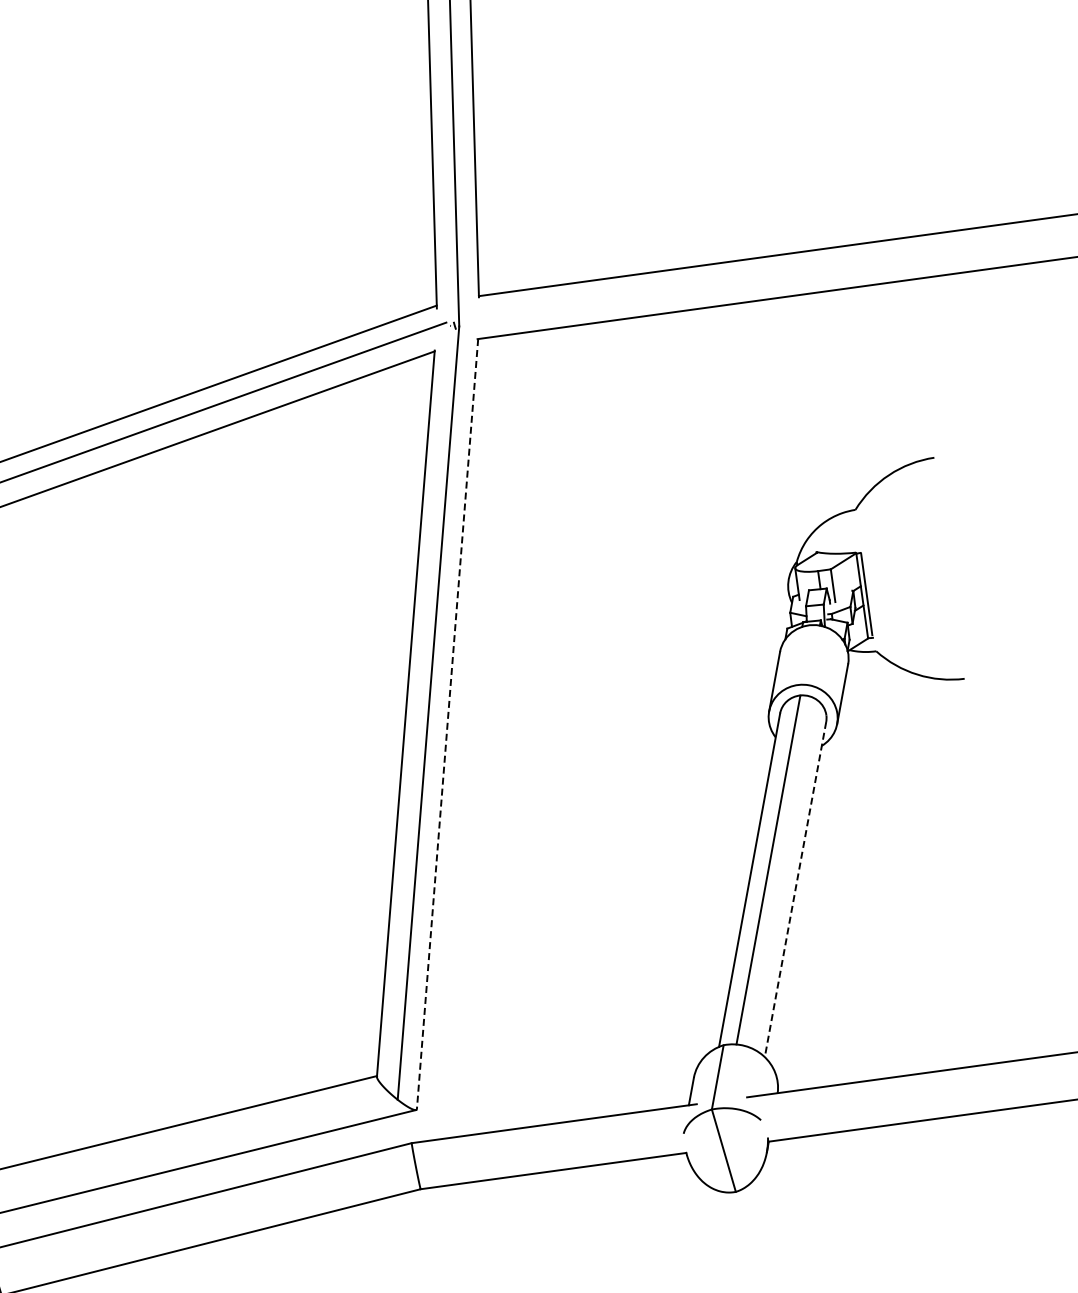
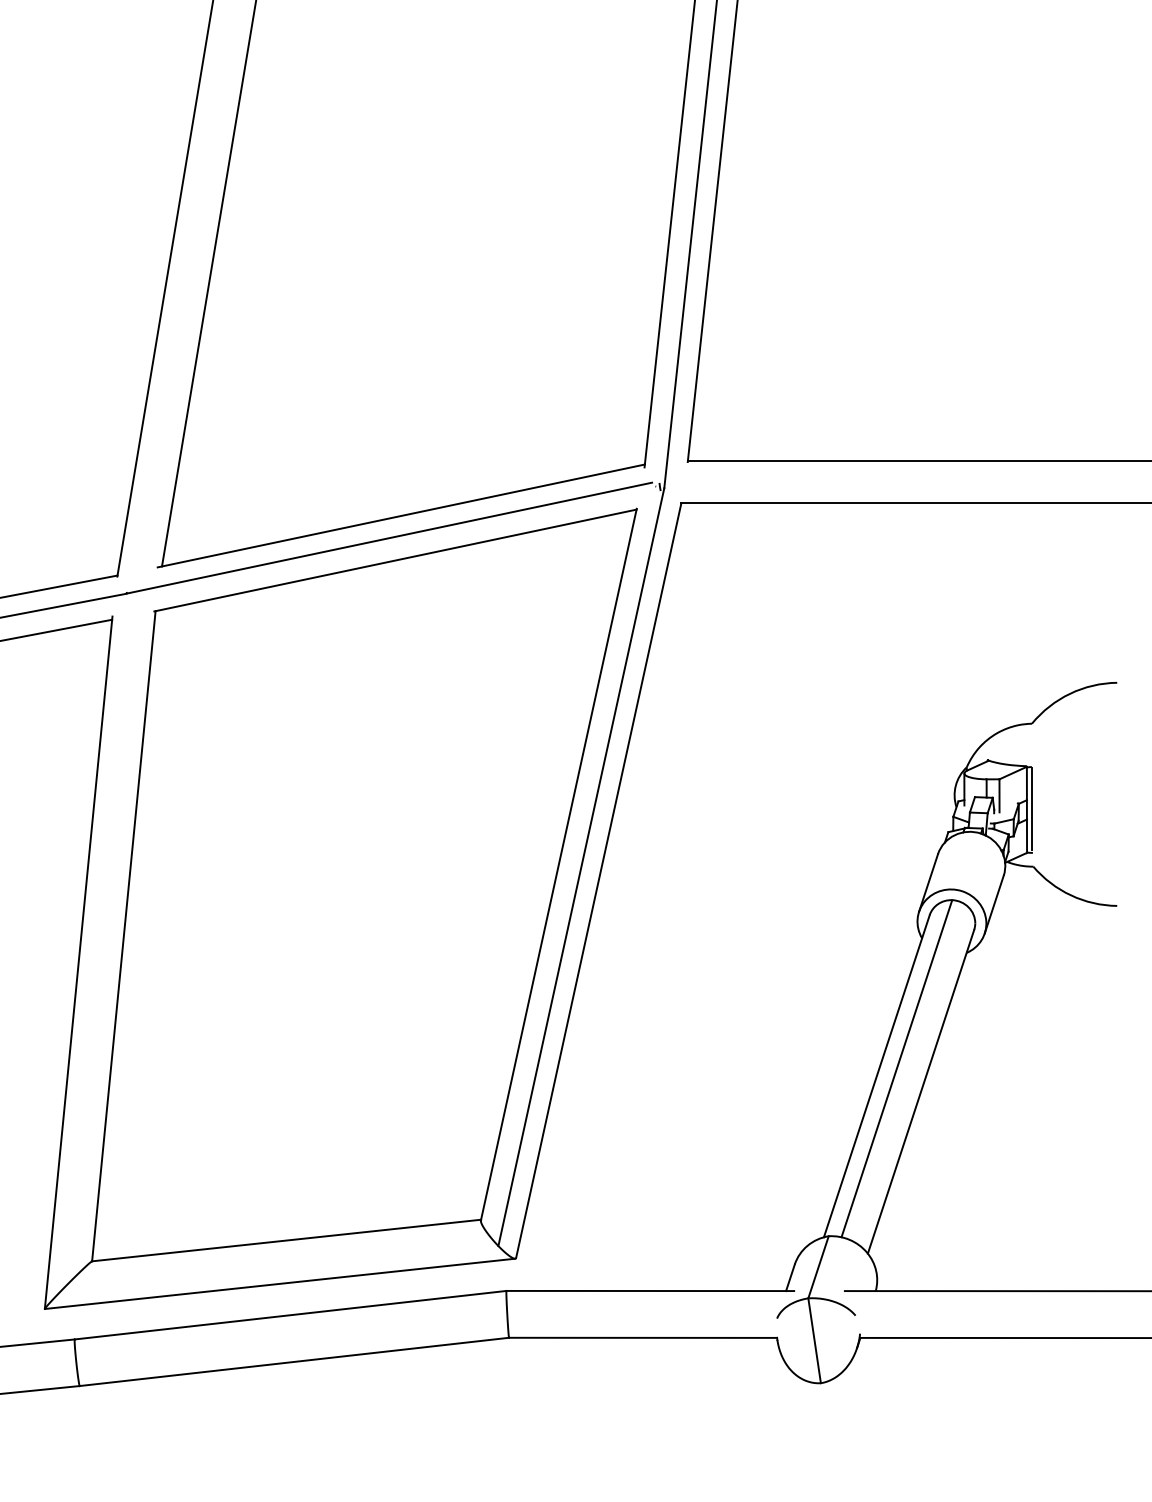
line: (447, 725) -> (598, 881), dashed -> solid
line: (795, 890) -> (920, 1092), dashed -> solid

